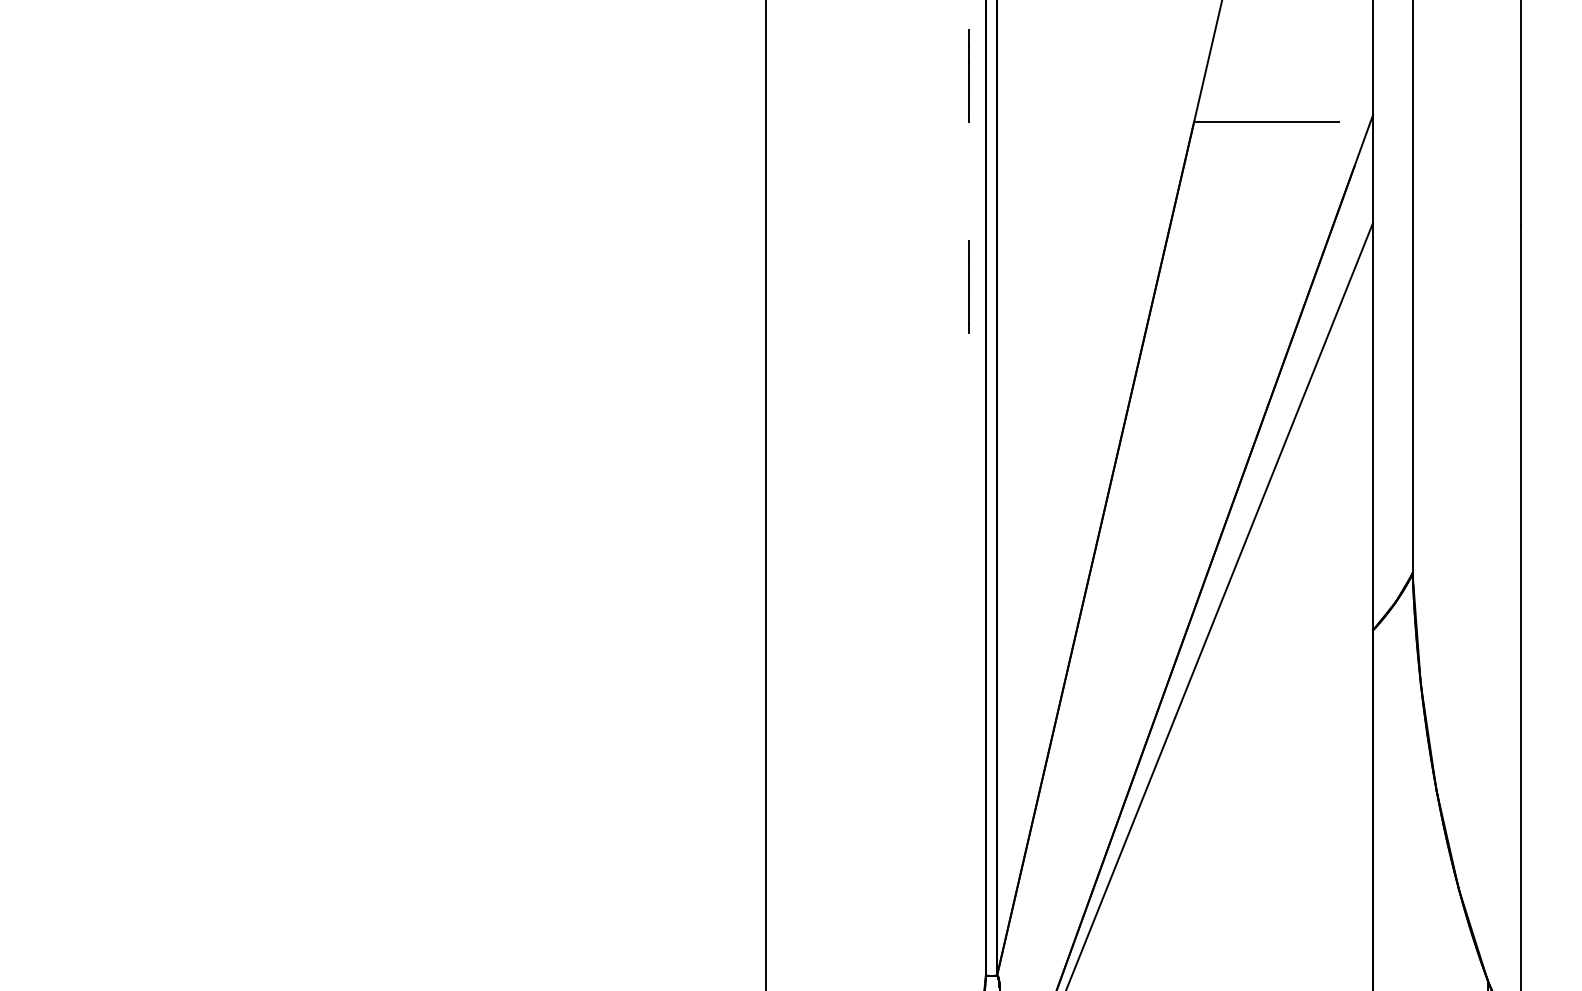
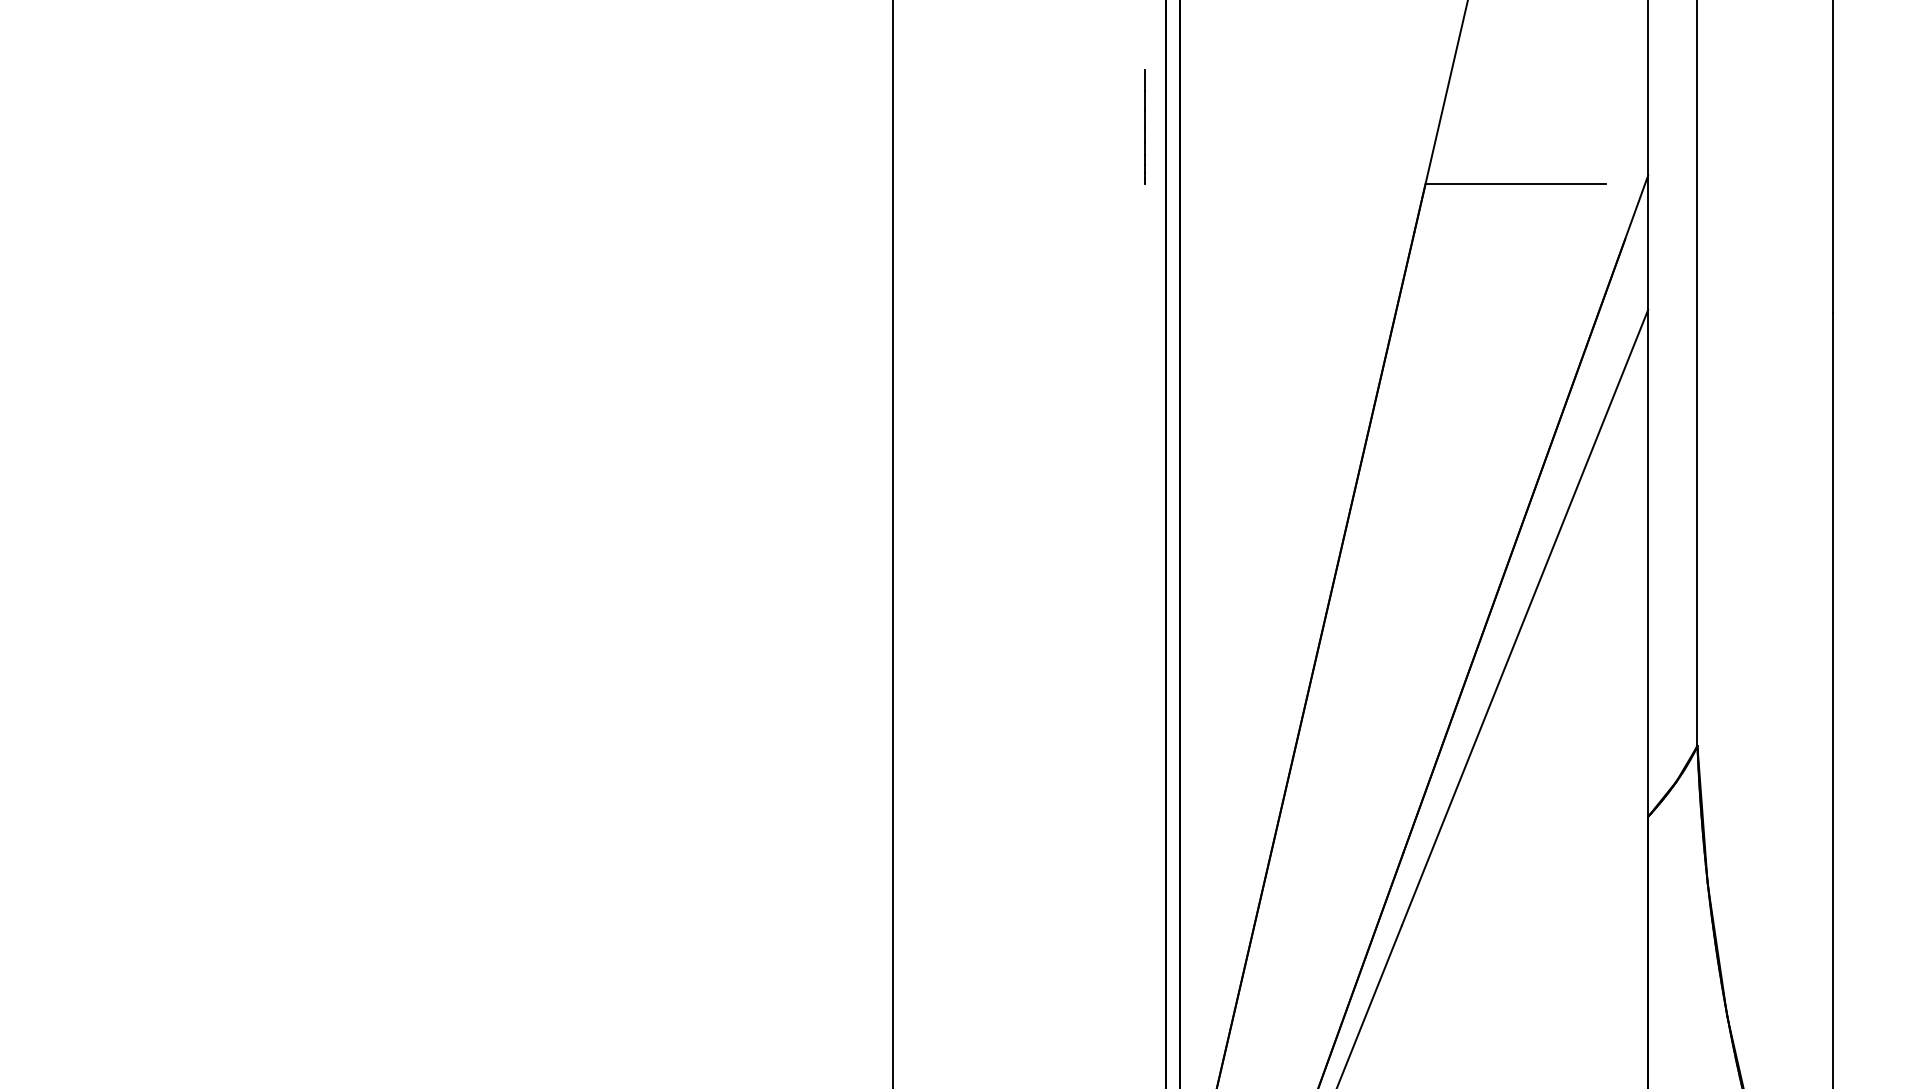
line: (968, 286) -> (1144, 388), removed

